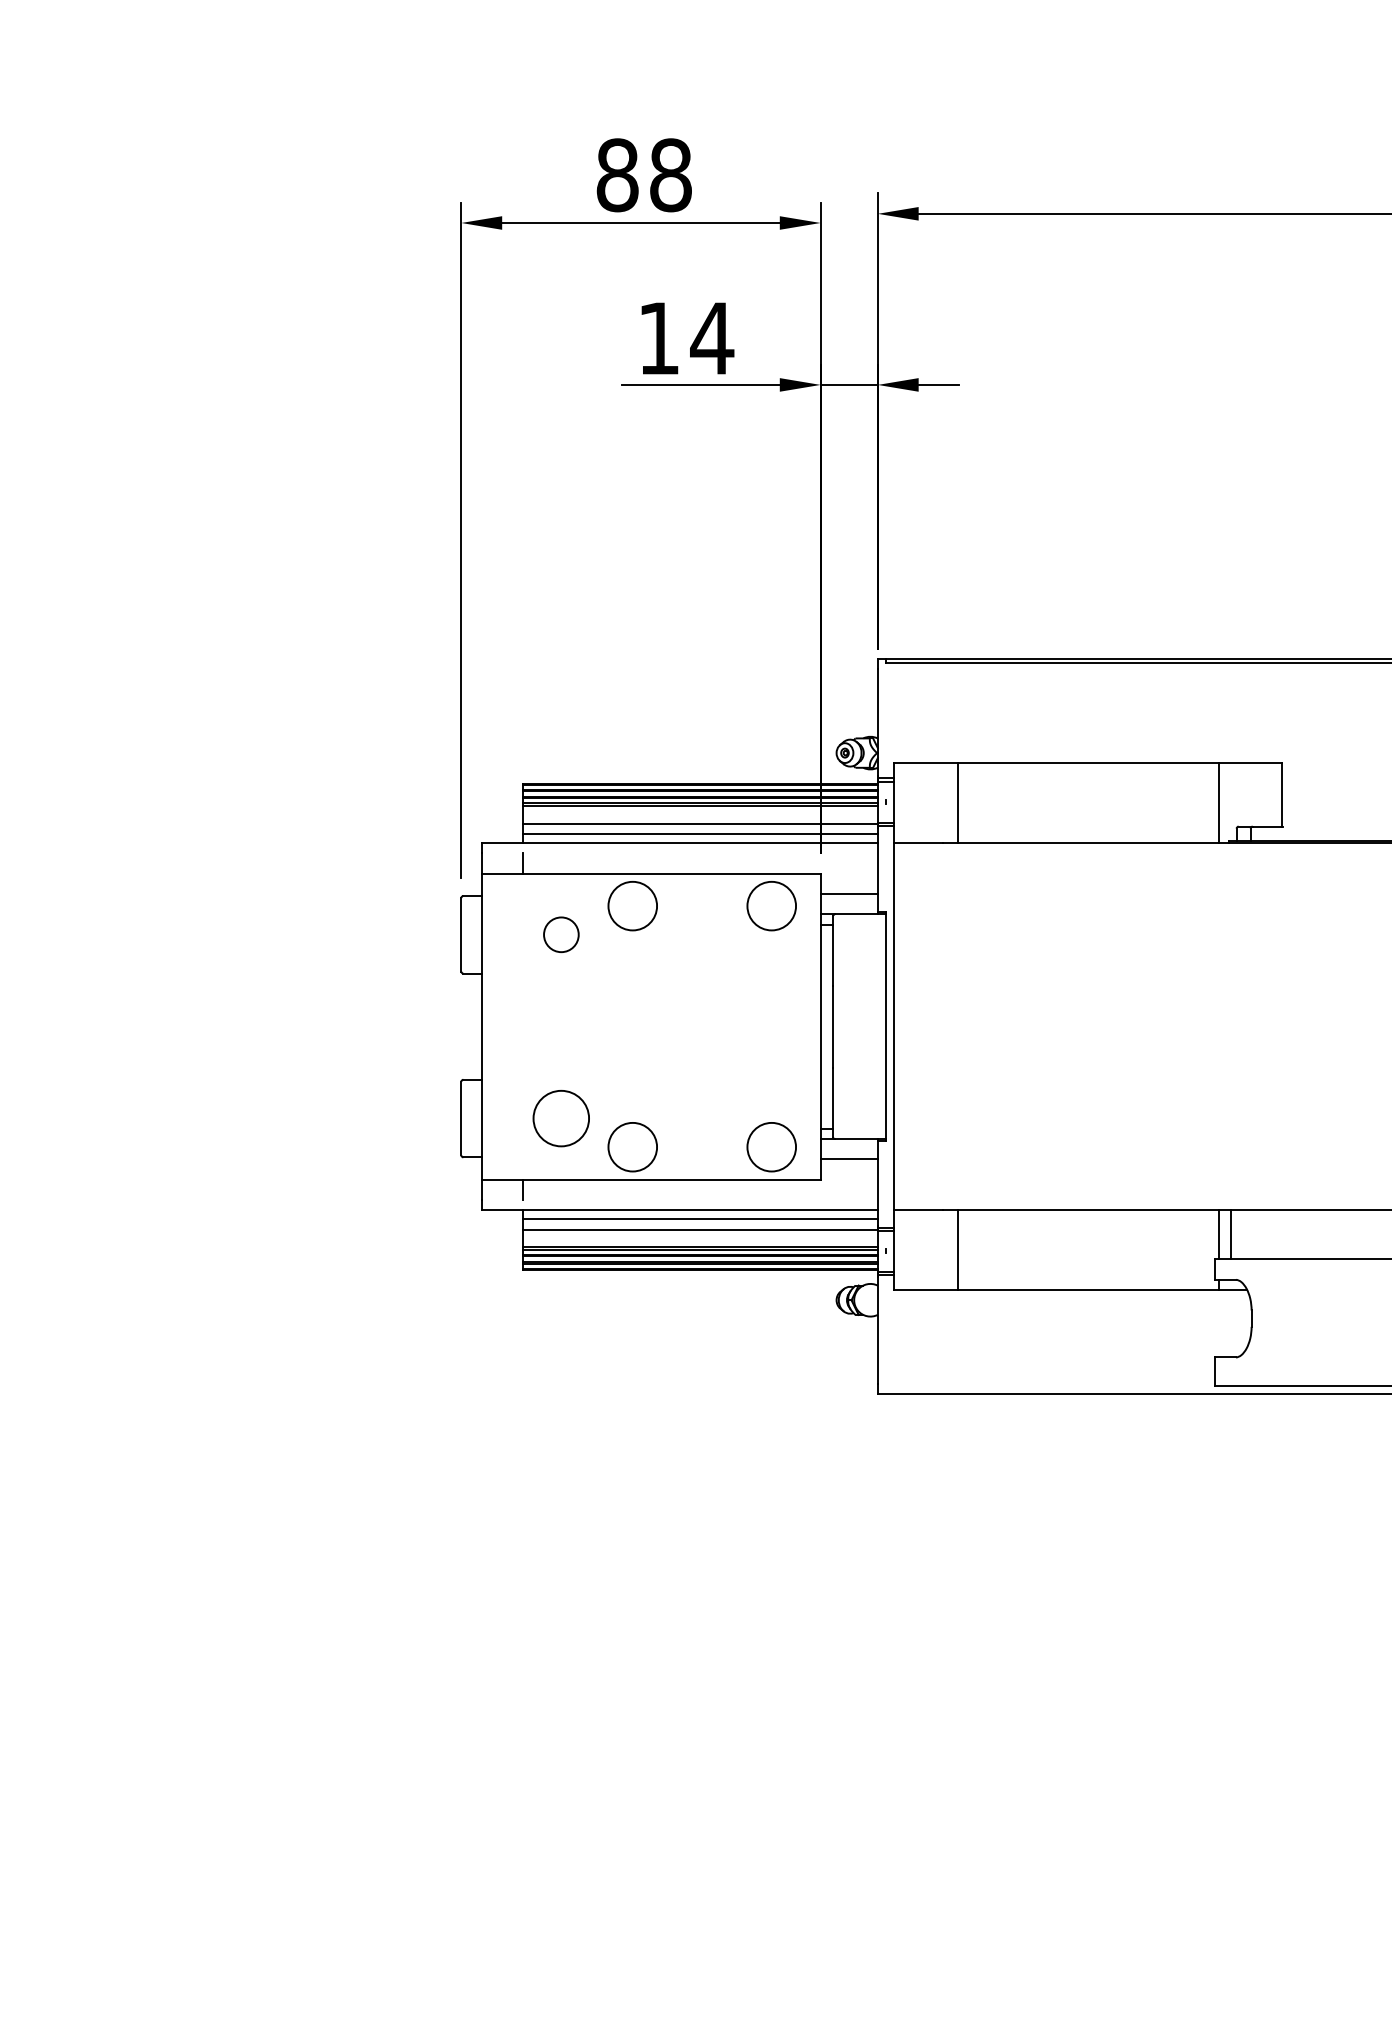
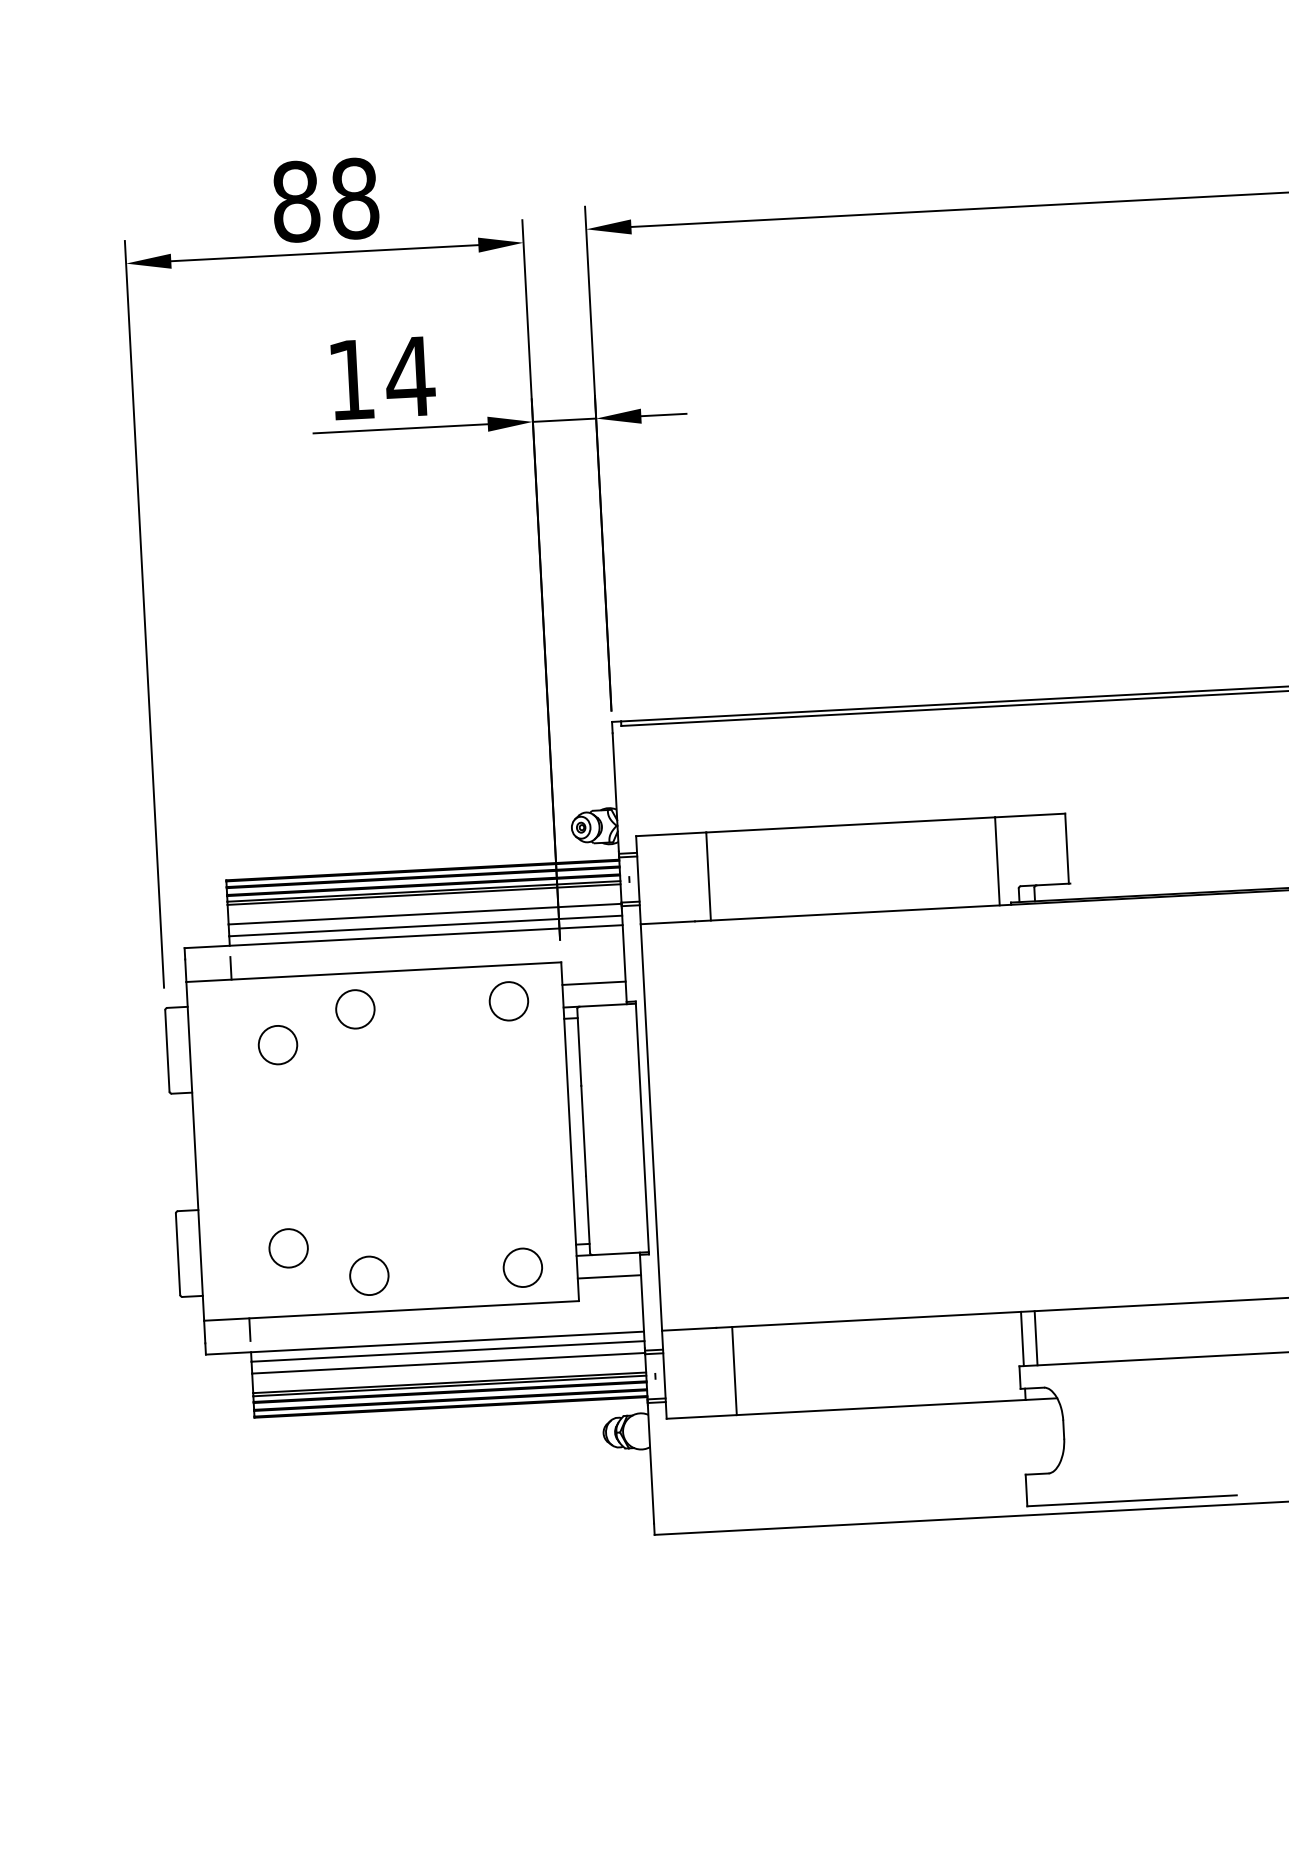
circle: (632, 906) -> (355, 1009), size x0.71
circle: (771, 906) -> (508, 1001), size x0.71
circle: (561, 1118) -> (288, 1248), size x0.62
circle: (632, 1146) -> (368, 1275), size x0.71
circle: (771, 1146) -> (522, 1267), size x0.71

